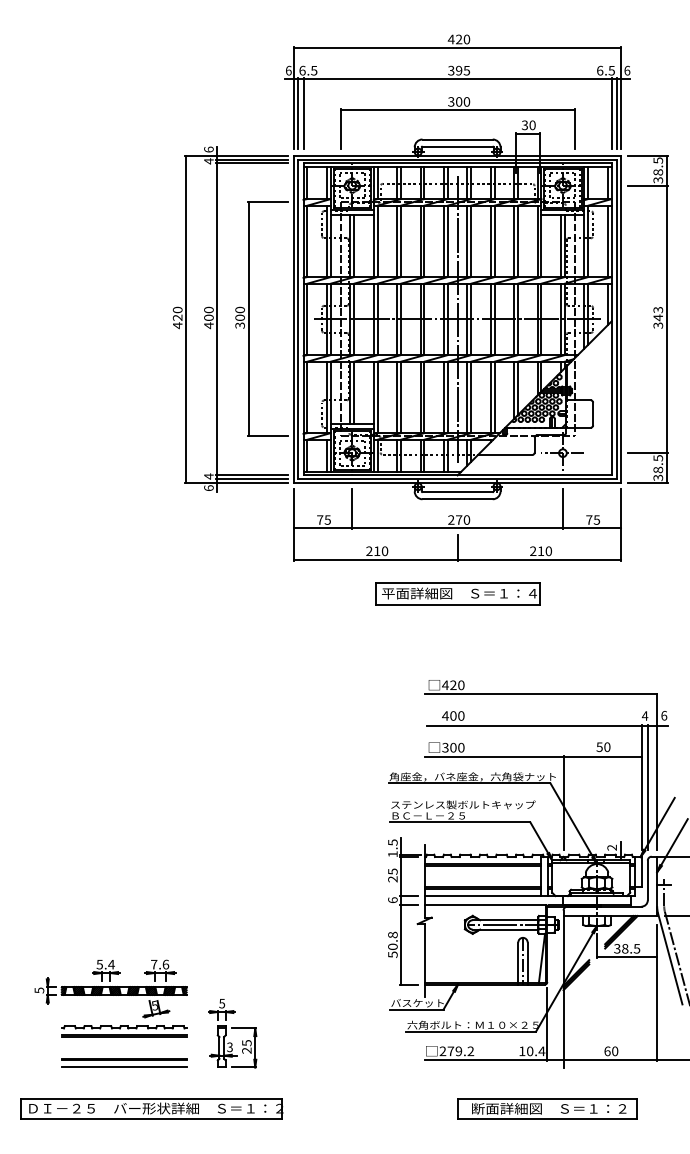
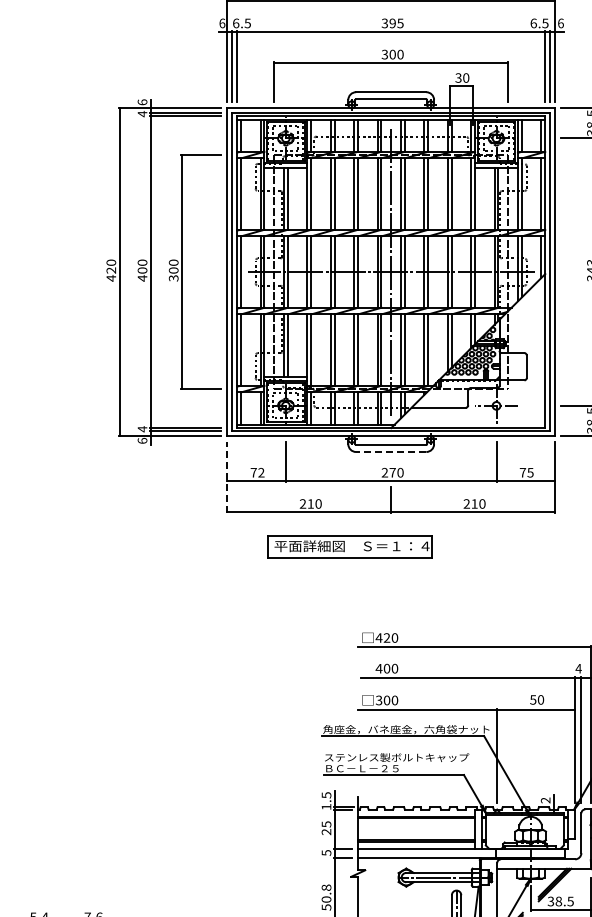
line: (457, 499) -> (391, 452), solid -> dashed
text: (327, 519) -> (261, 472), 75 -> 72
line: (293, 525) -> (227, 478), solid -> dashed
part: (457, 593) -> (350, 546), moved
text: (392, 900) -> (326, 853), 6 -> 5

